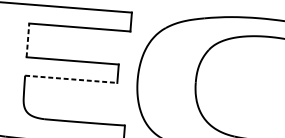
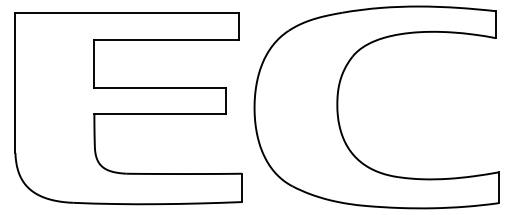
line: (28, 40) -> (94, 63), dashed -> solid
line: (71, 79) -> (160, 114), dashed -> solid

